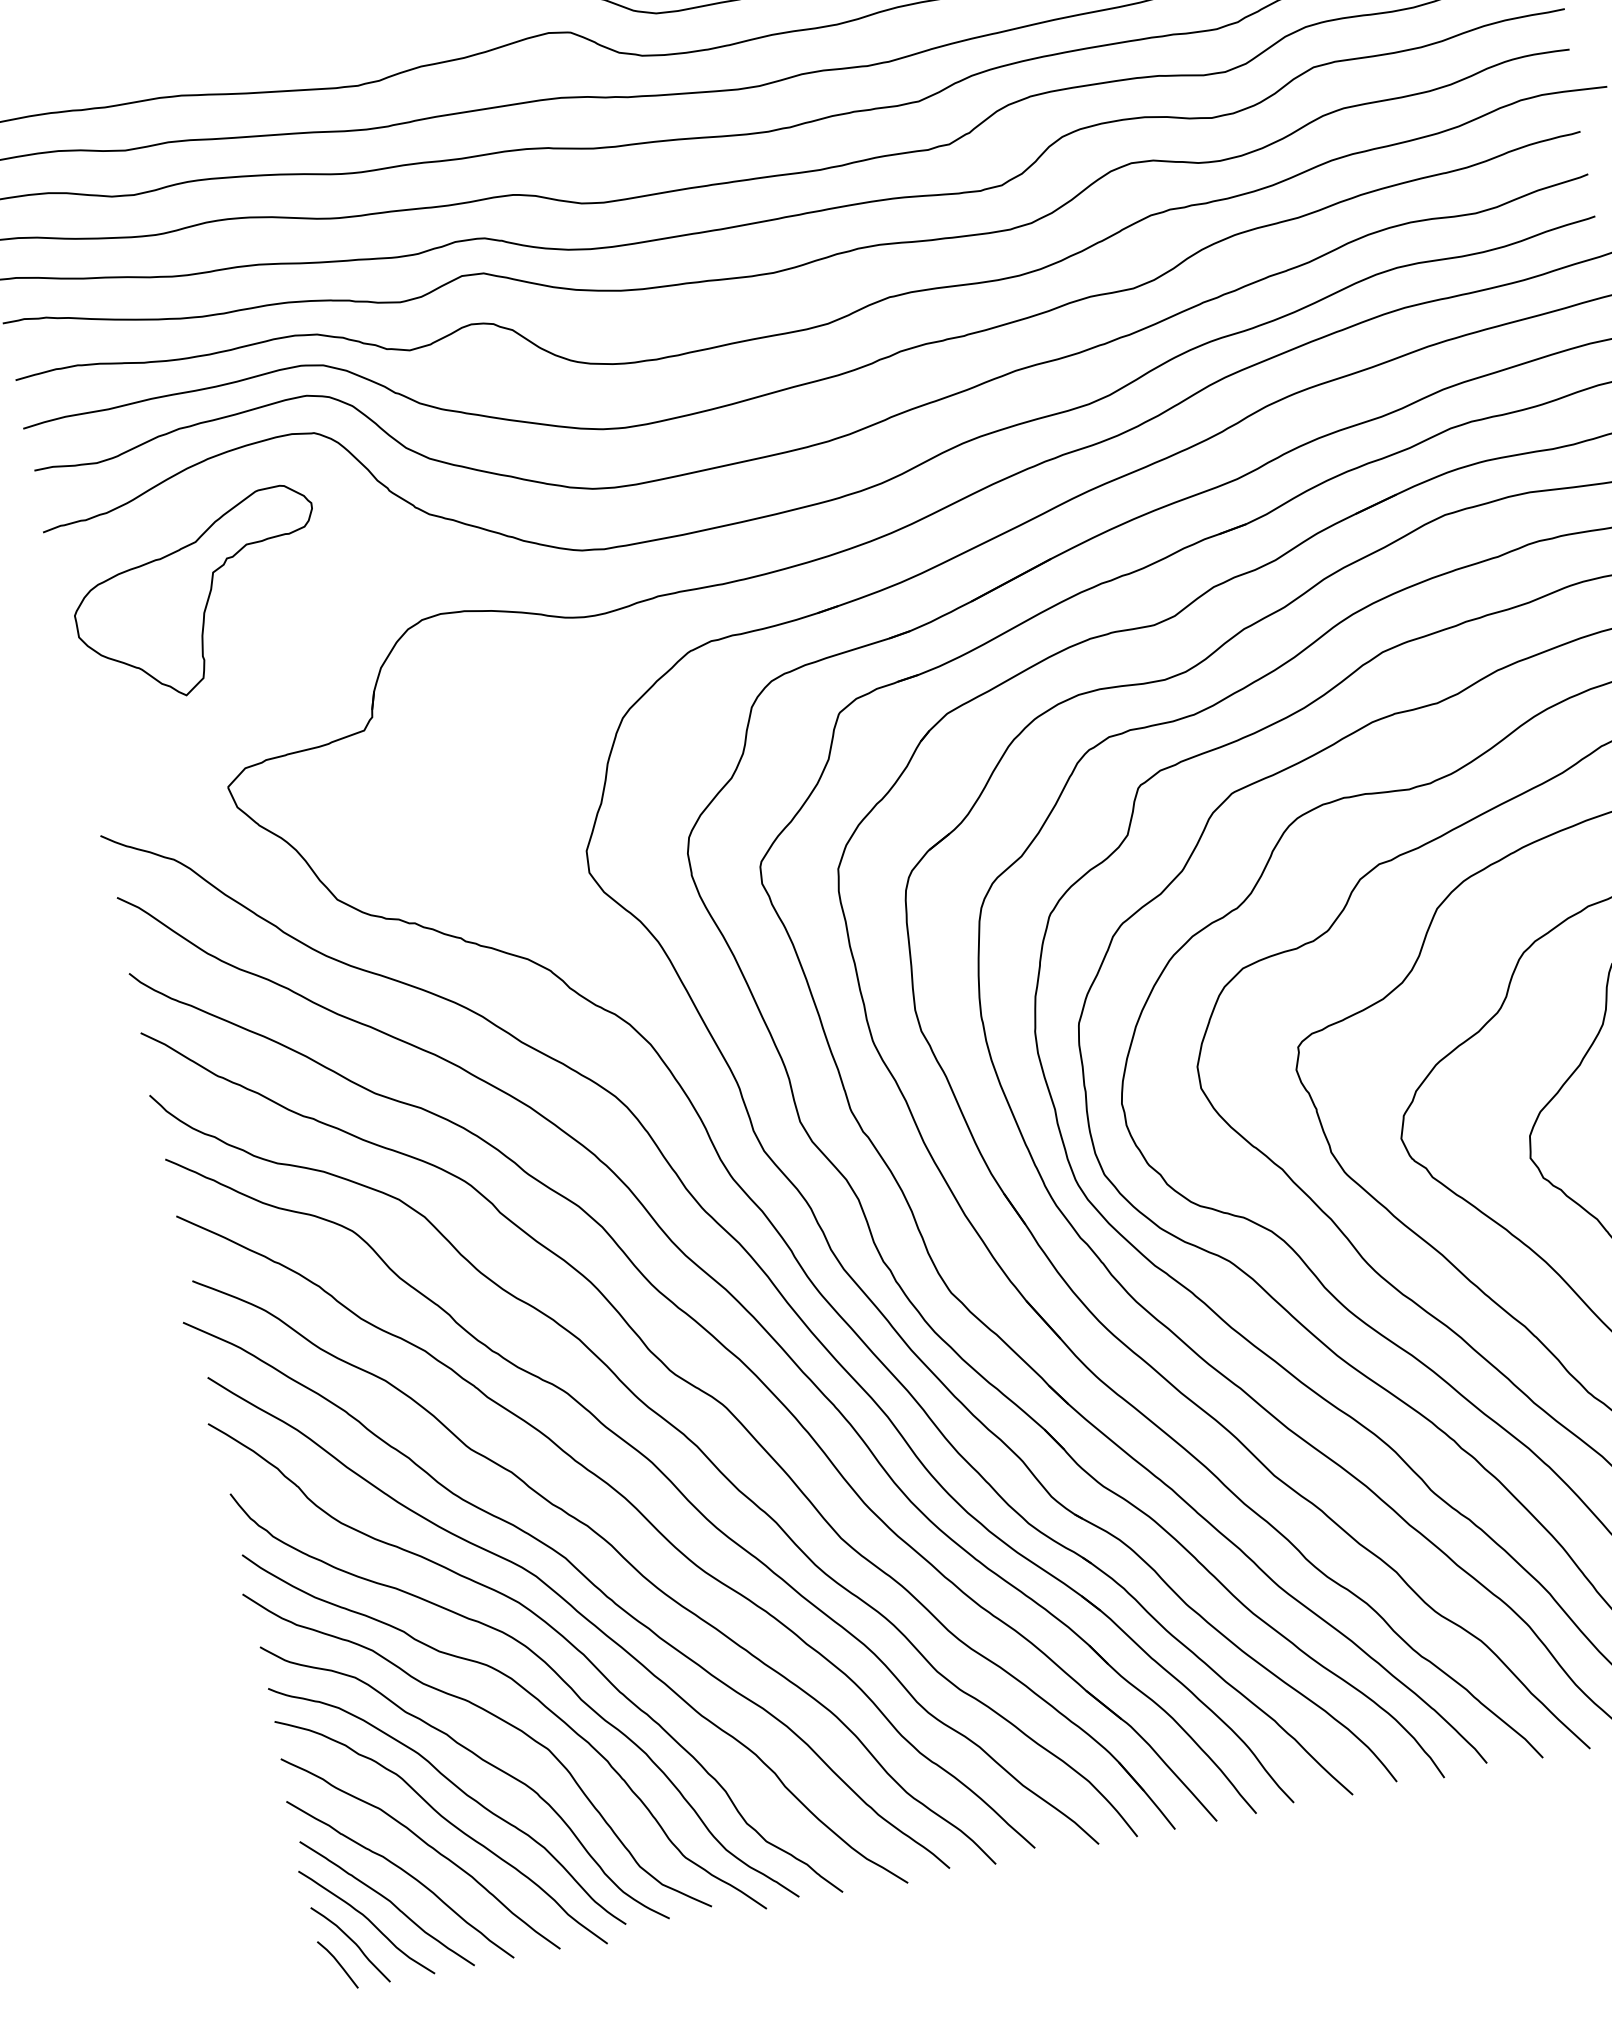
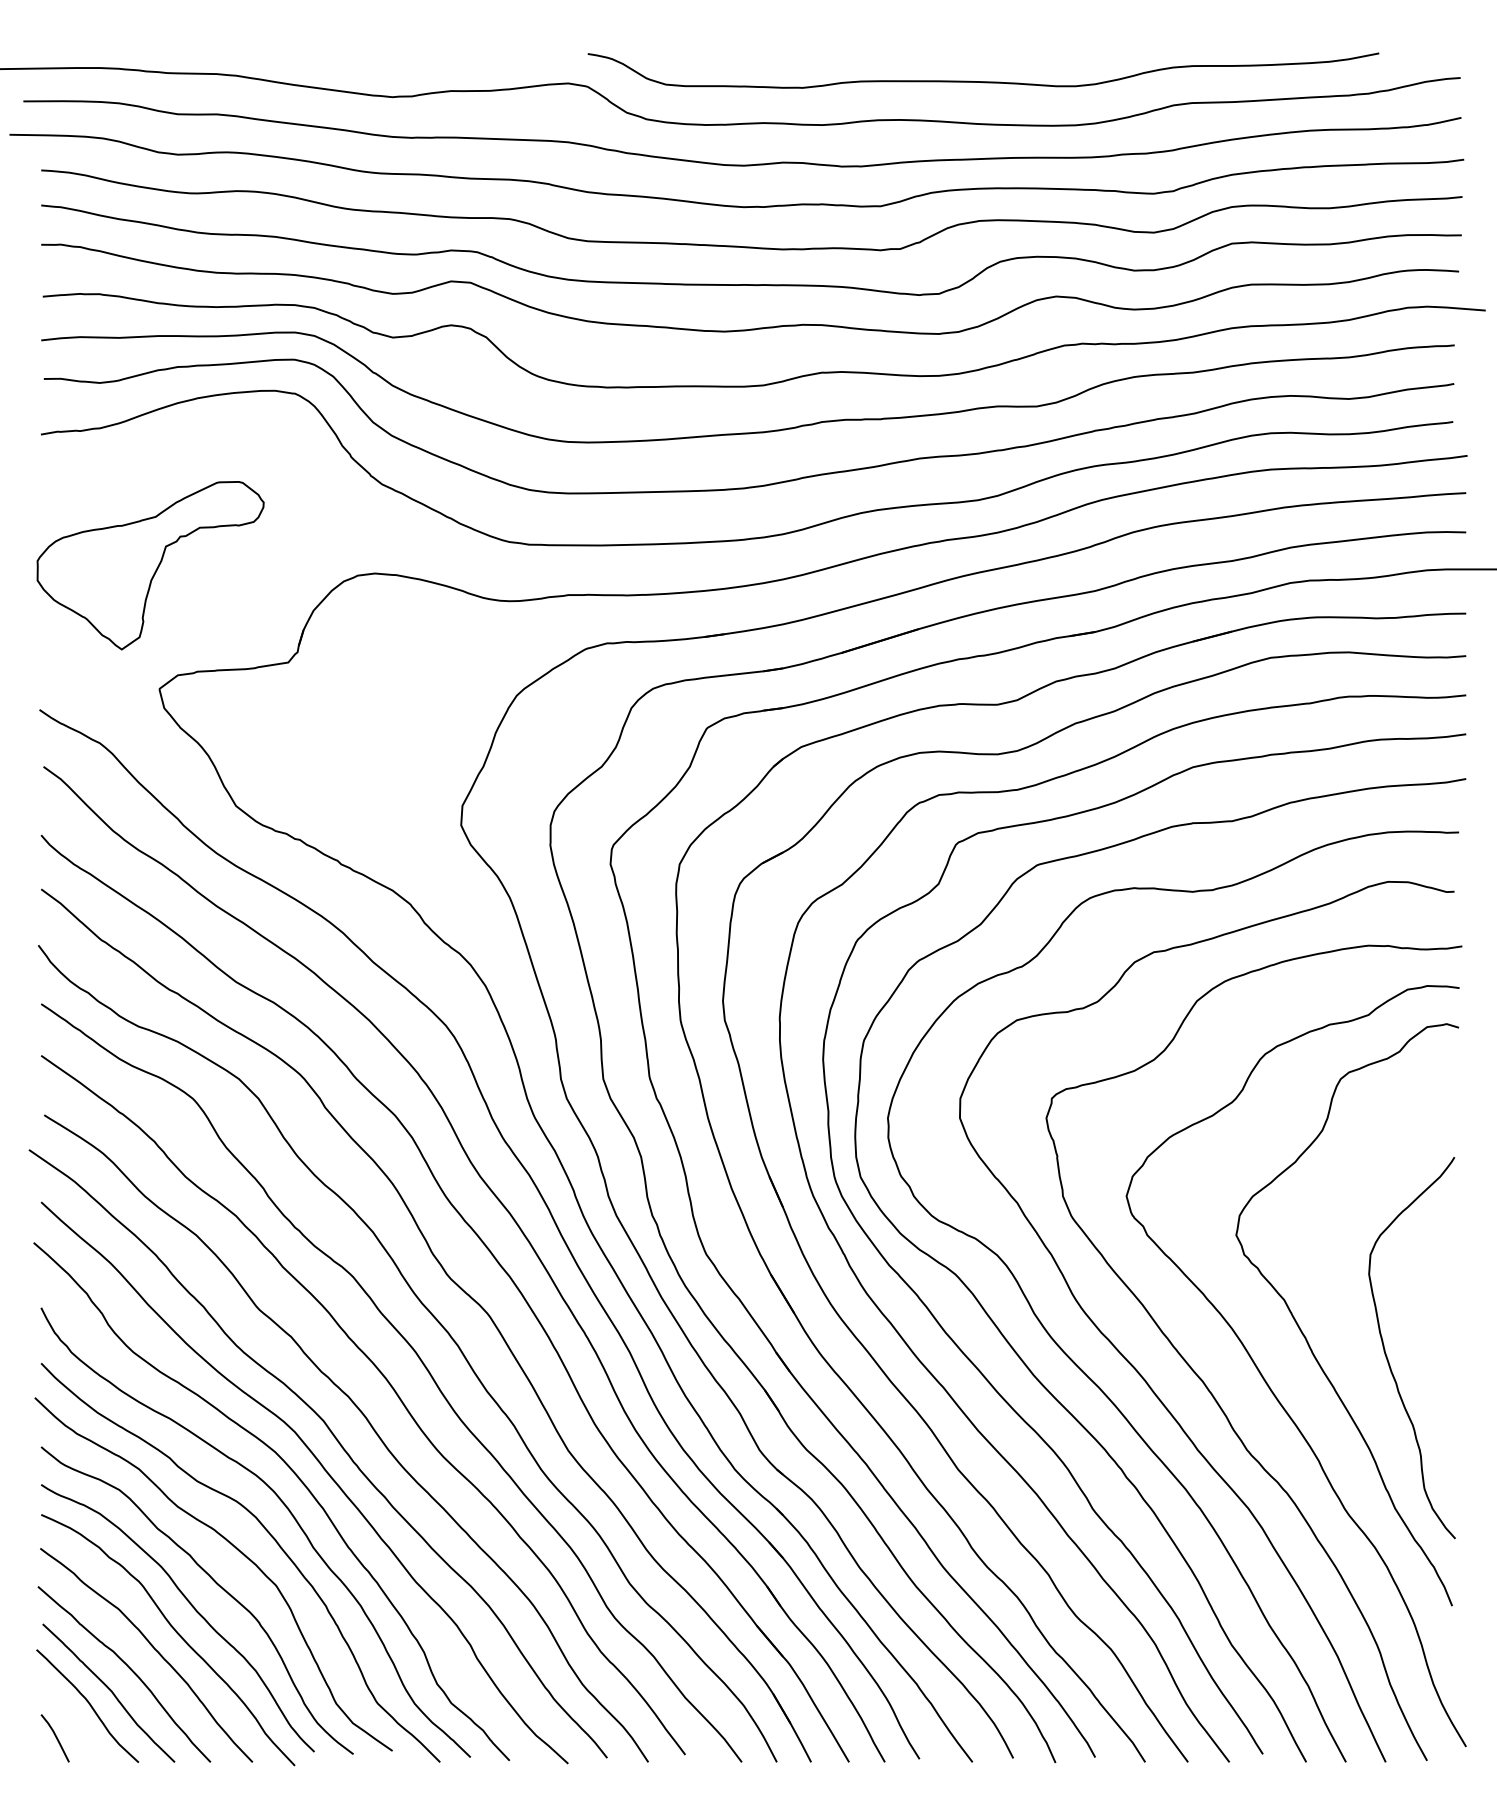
part: (200, 596) -> (150, 565), moved
curve: (351, 1941) -> (71, 1720), removed

